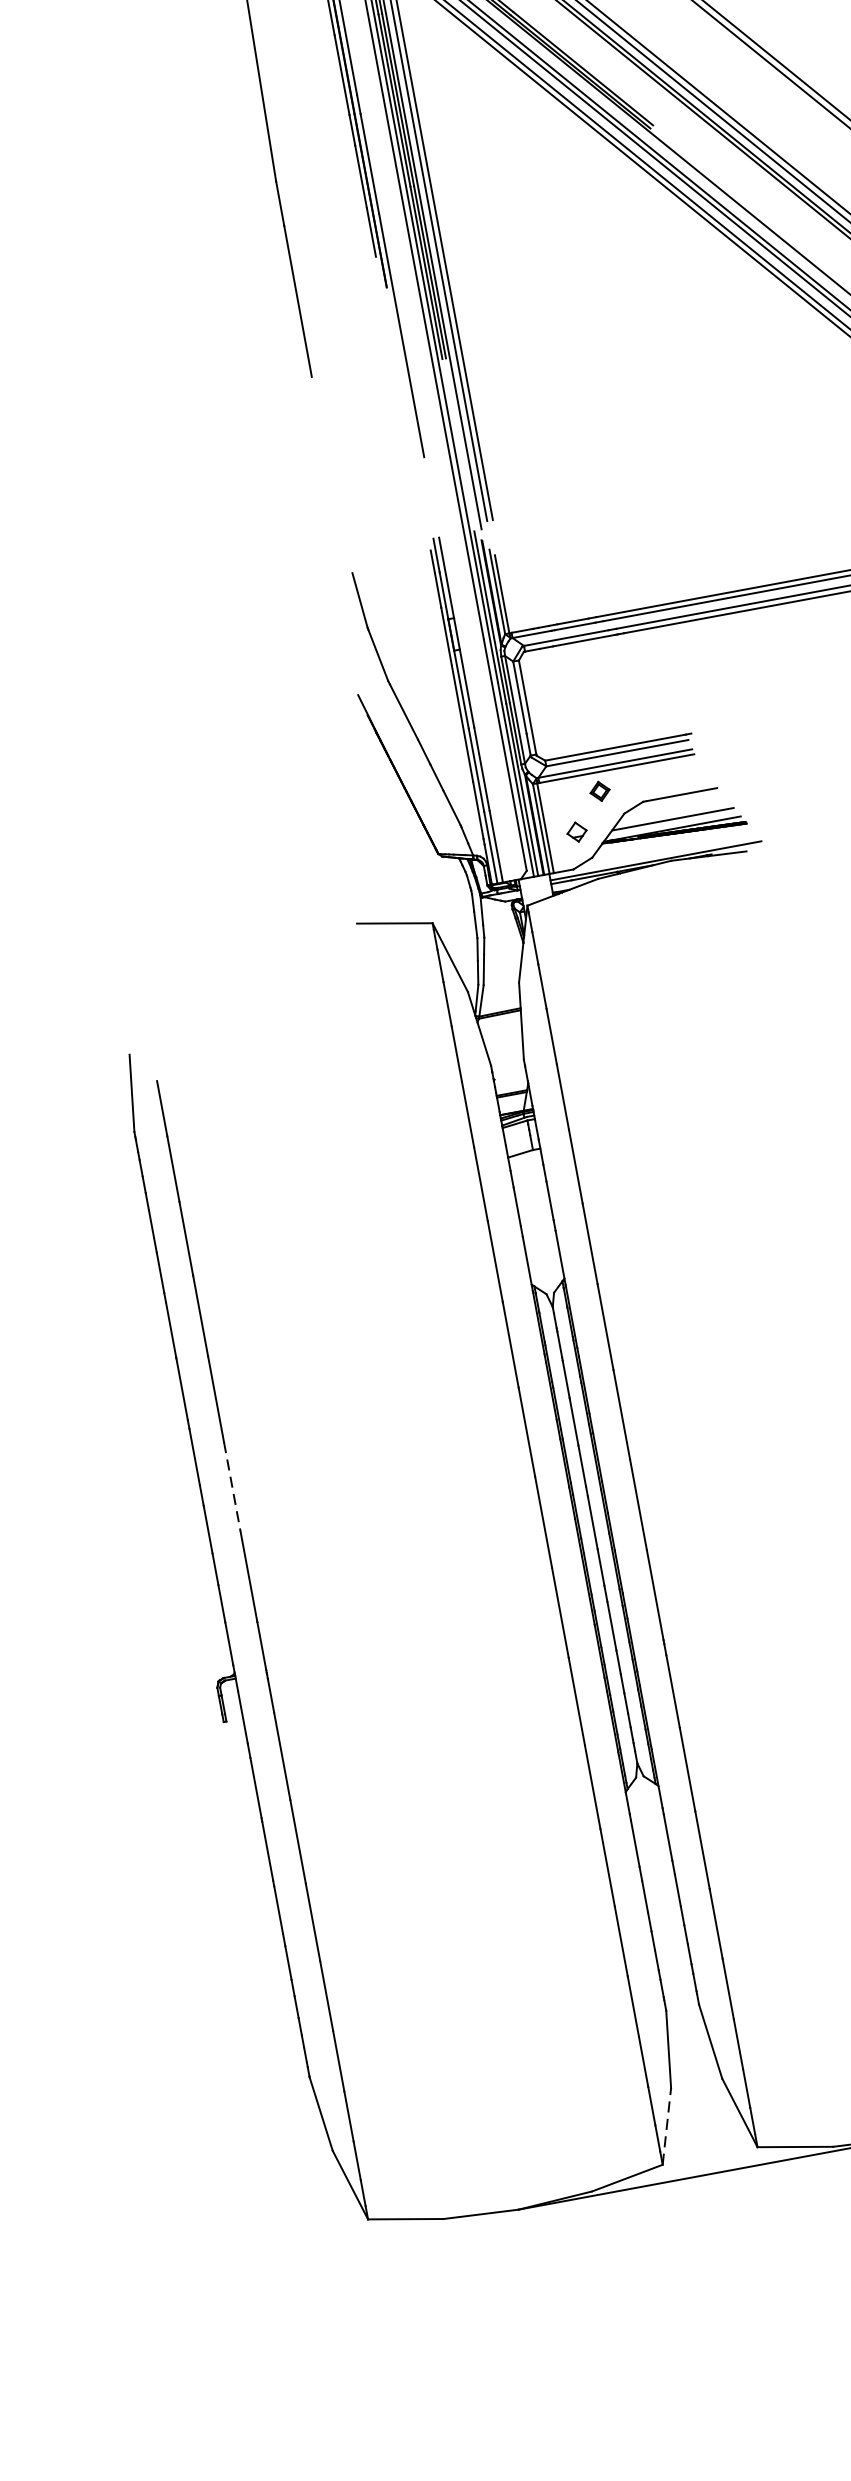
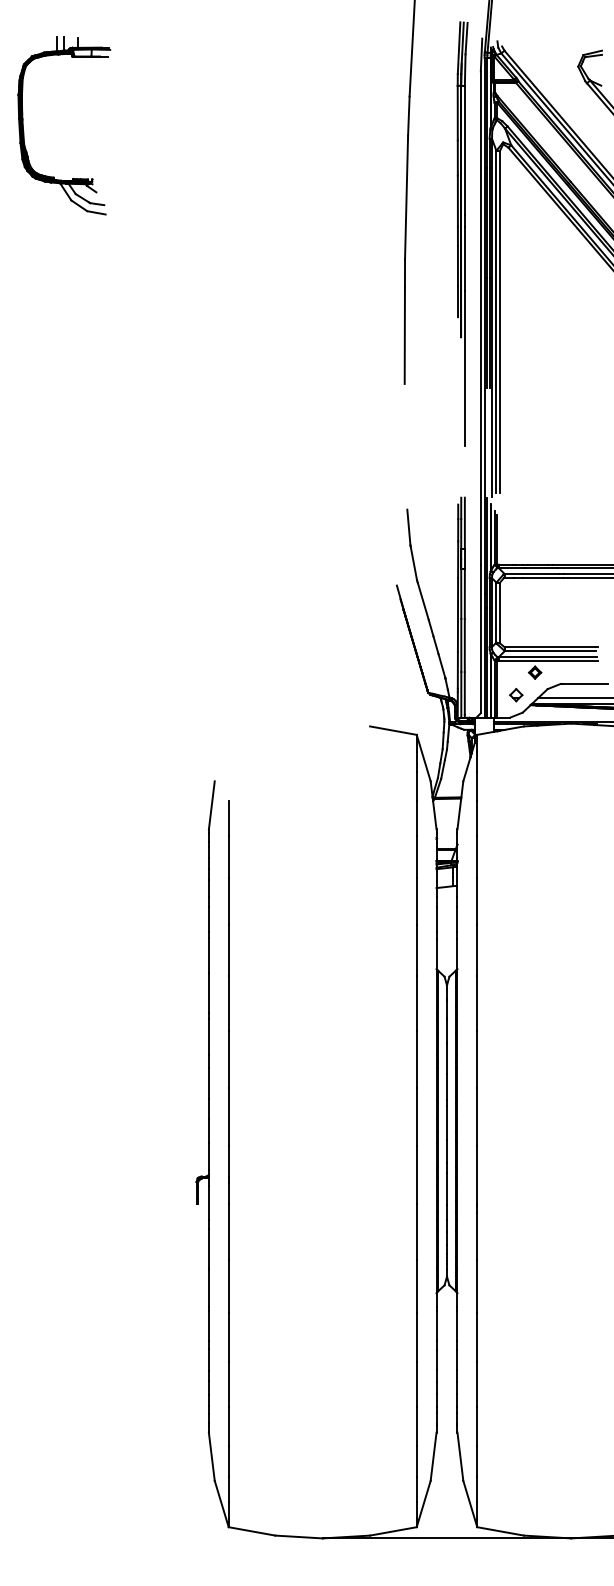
line: (232, 1488) -> (228, 1060), dashed -> solid
line: (666, 2125) -> (423, 1503), dashed -> solid

